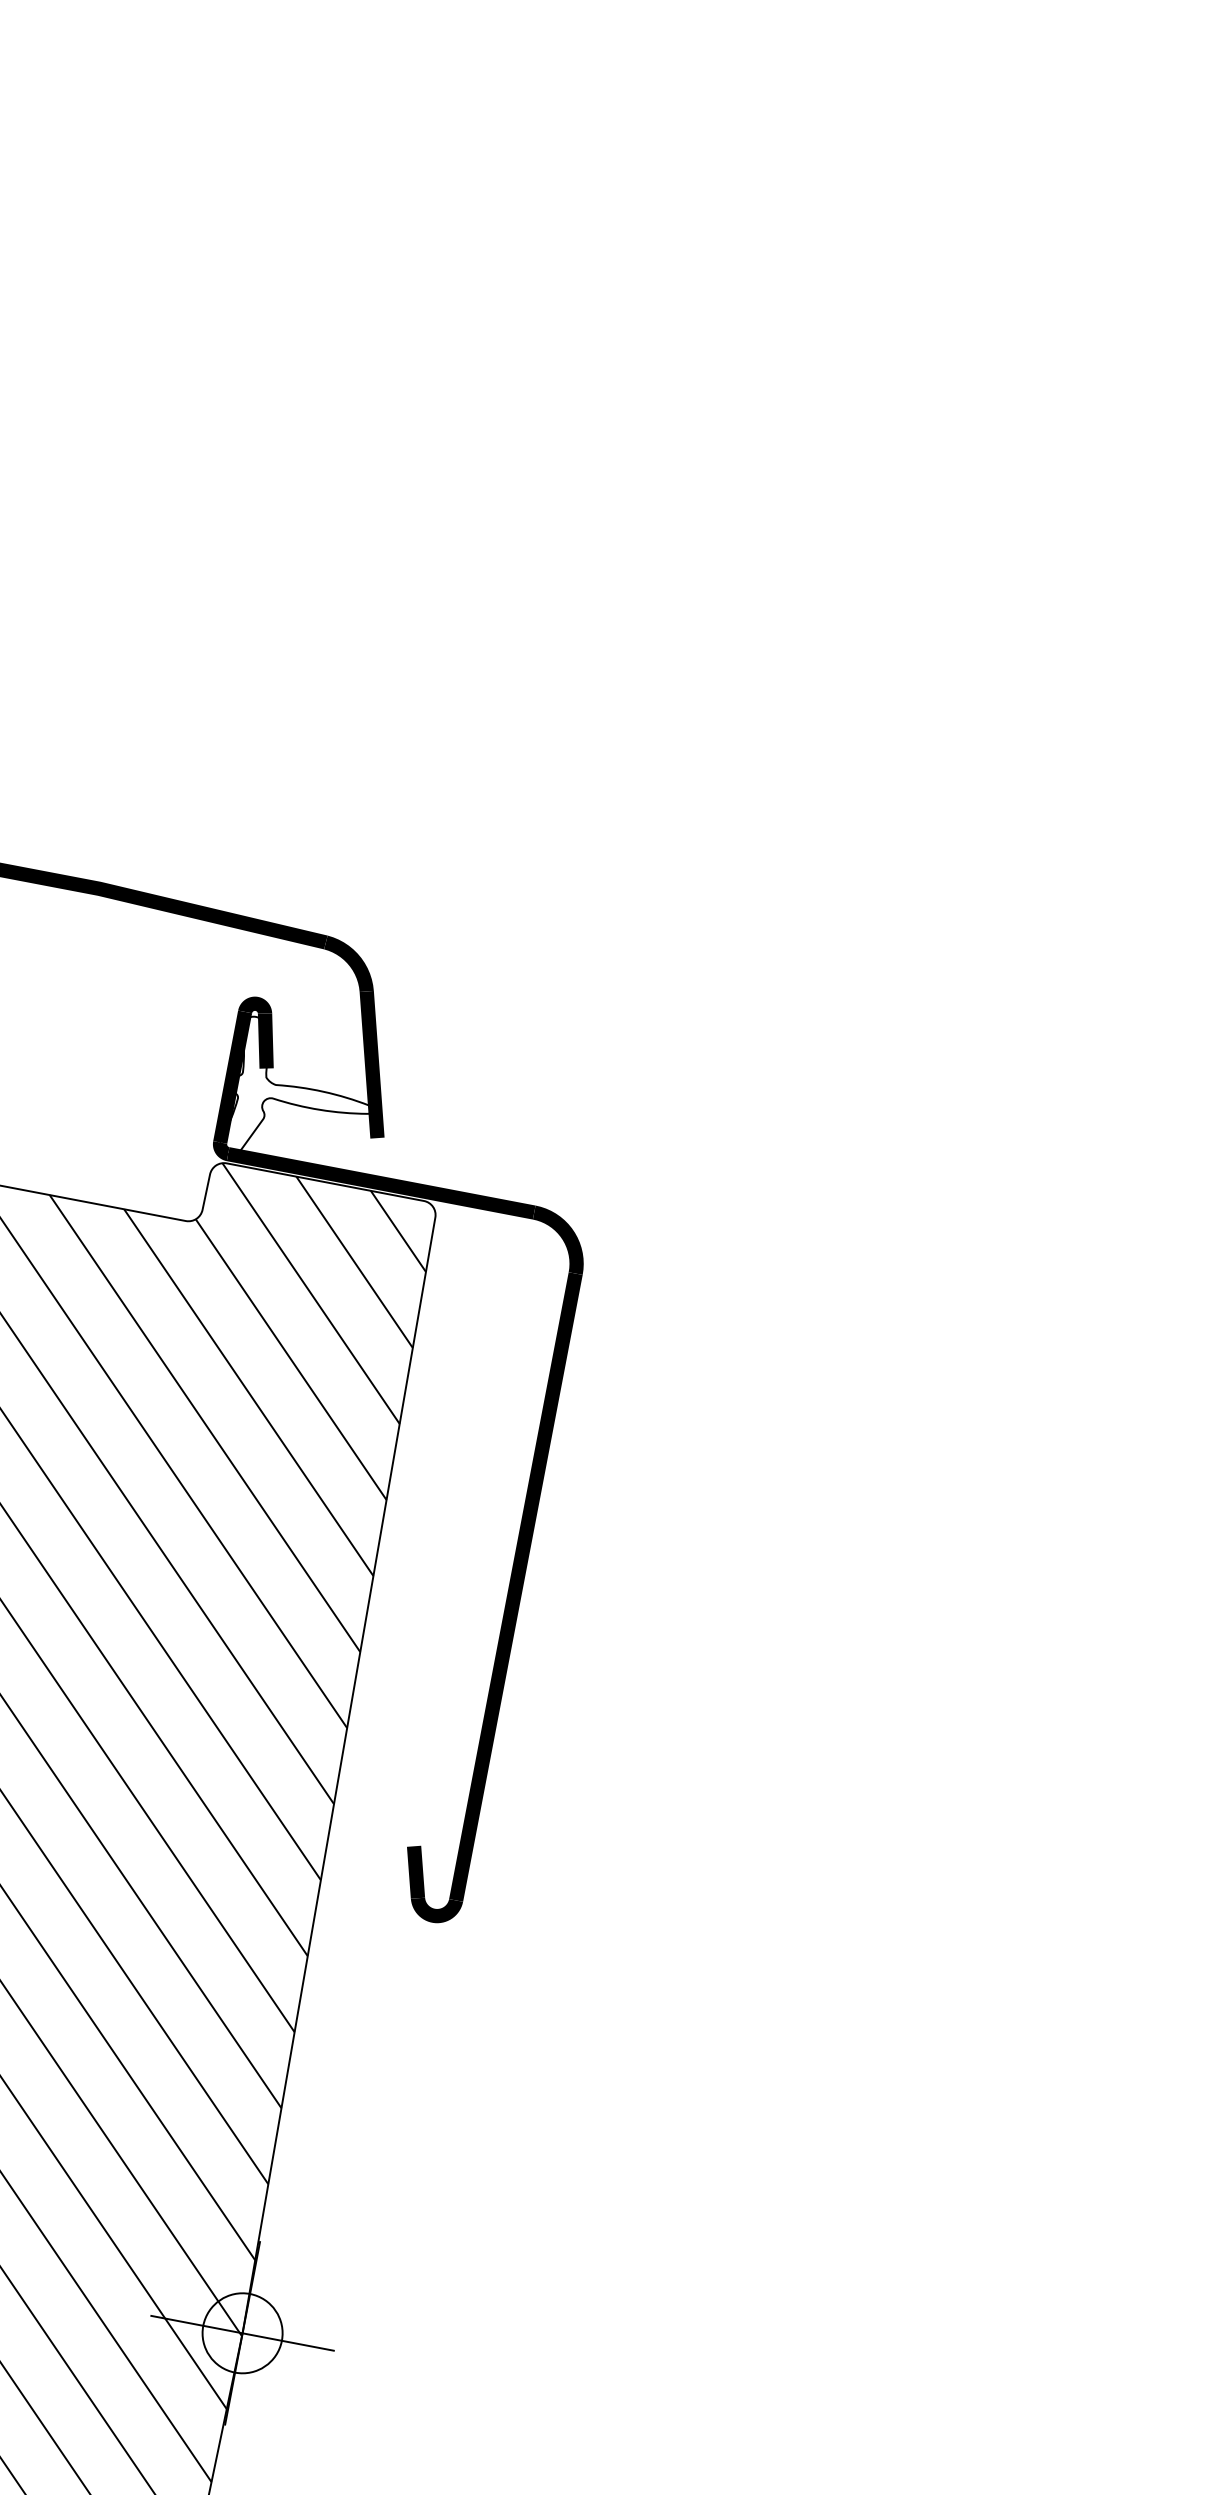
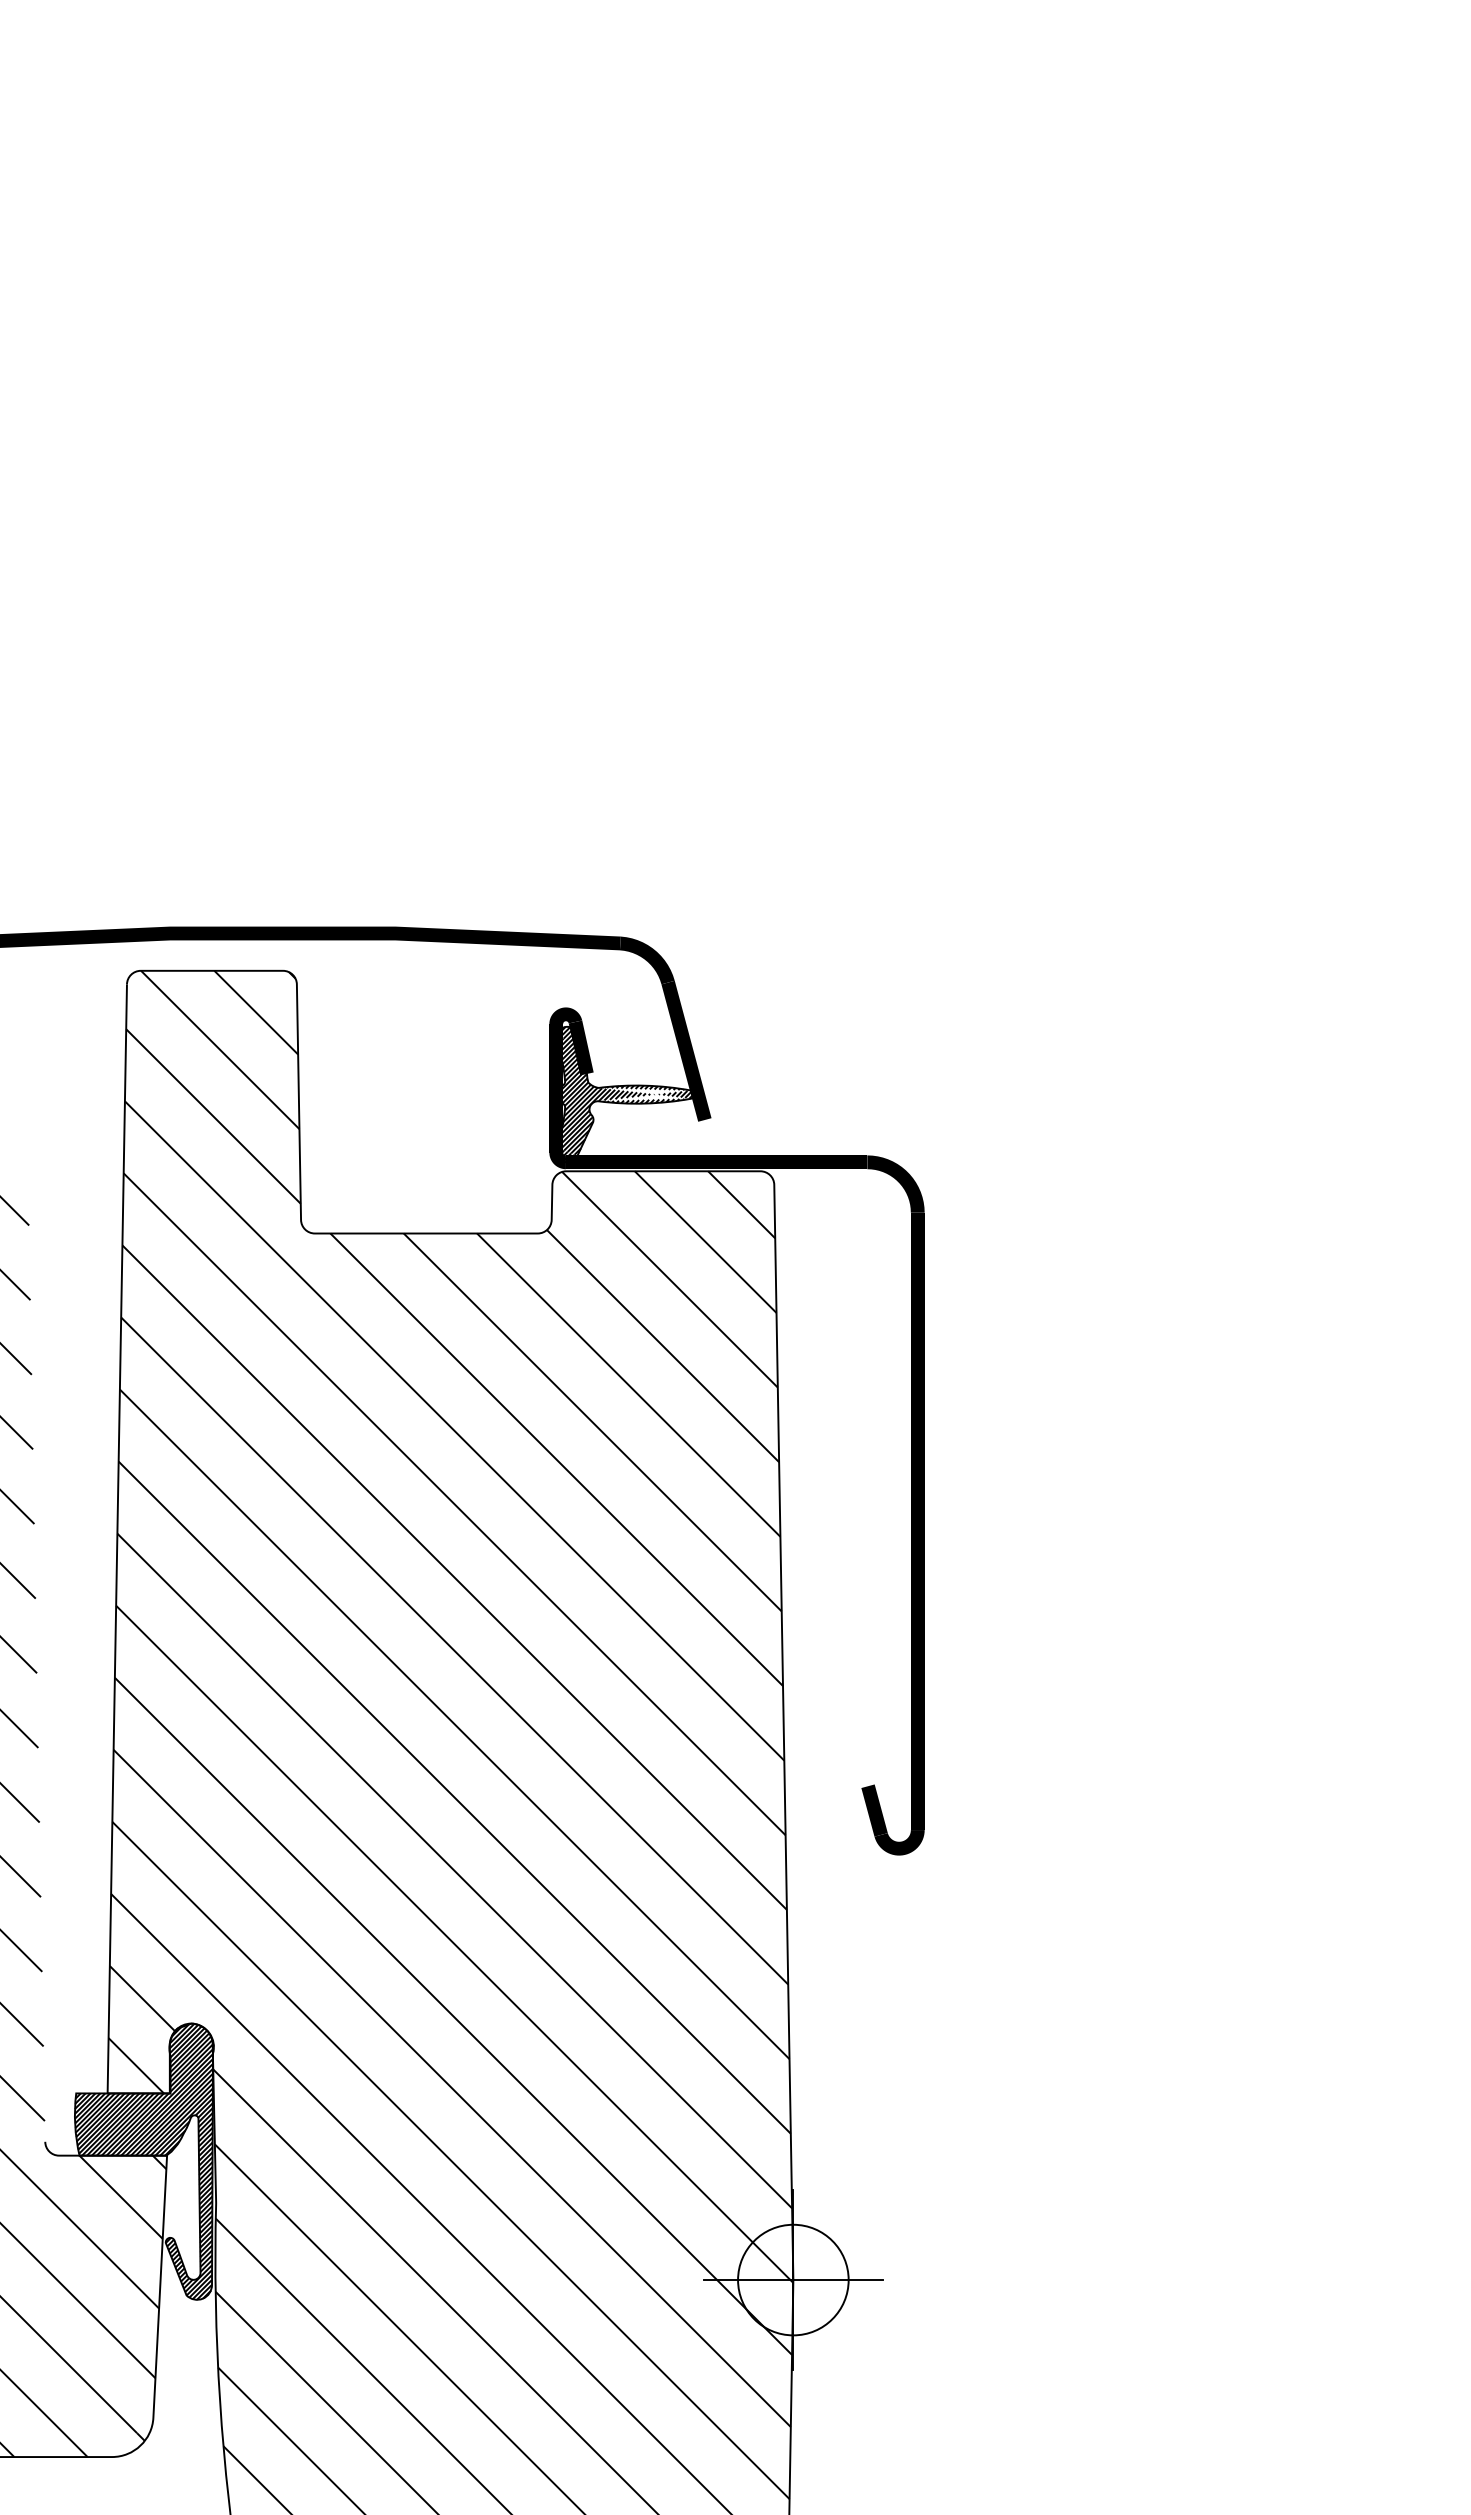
hatch: (301, 1096) -> (625, 1094), added
circle: (242, 2332) -> (793, 2279), size x1.43

